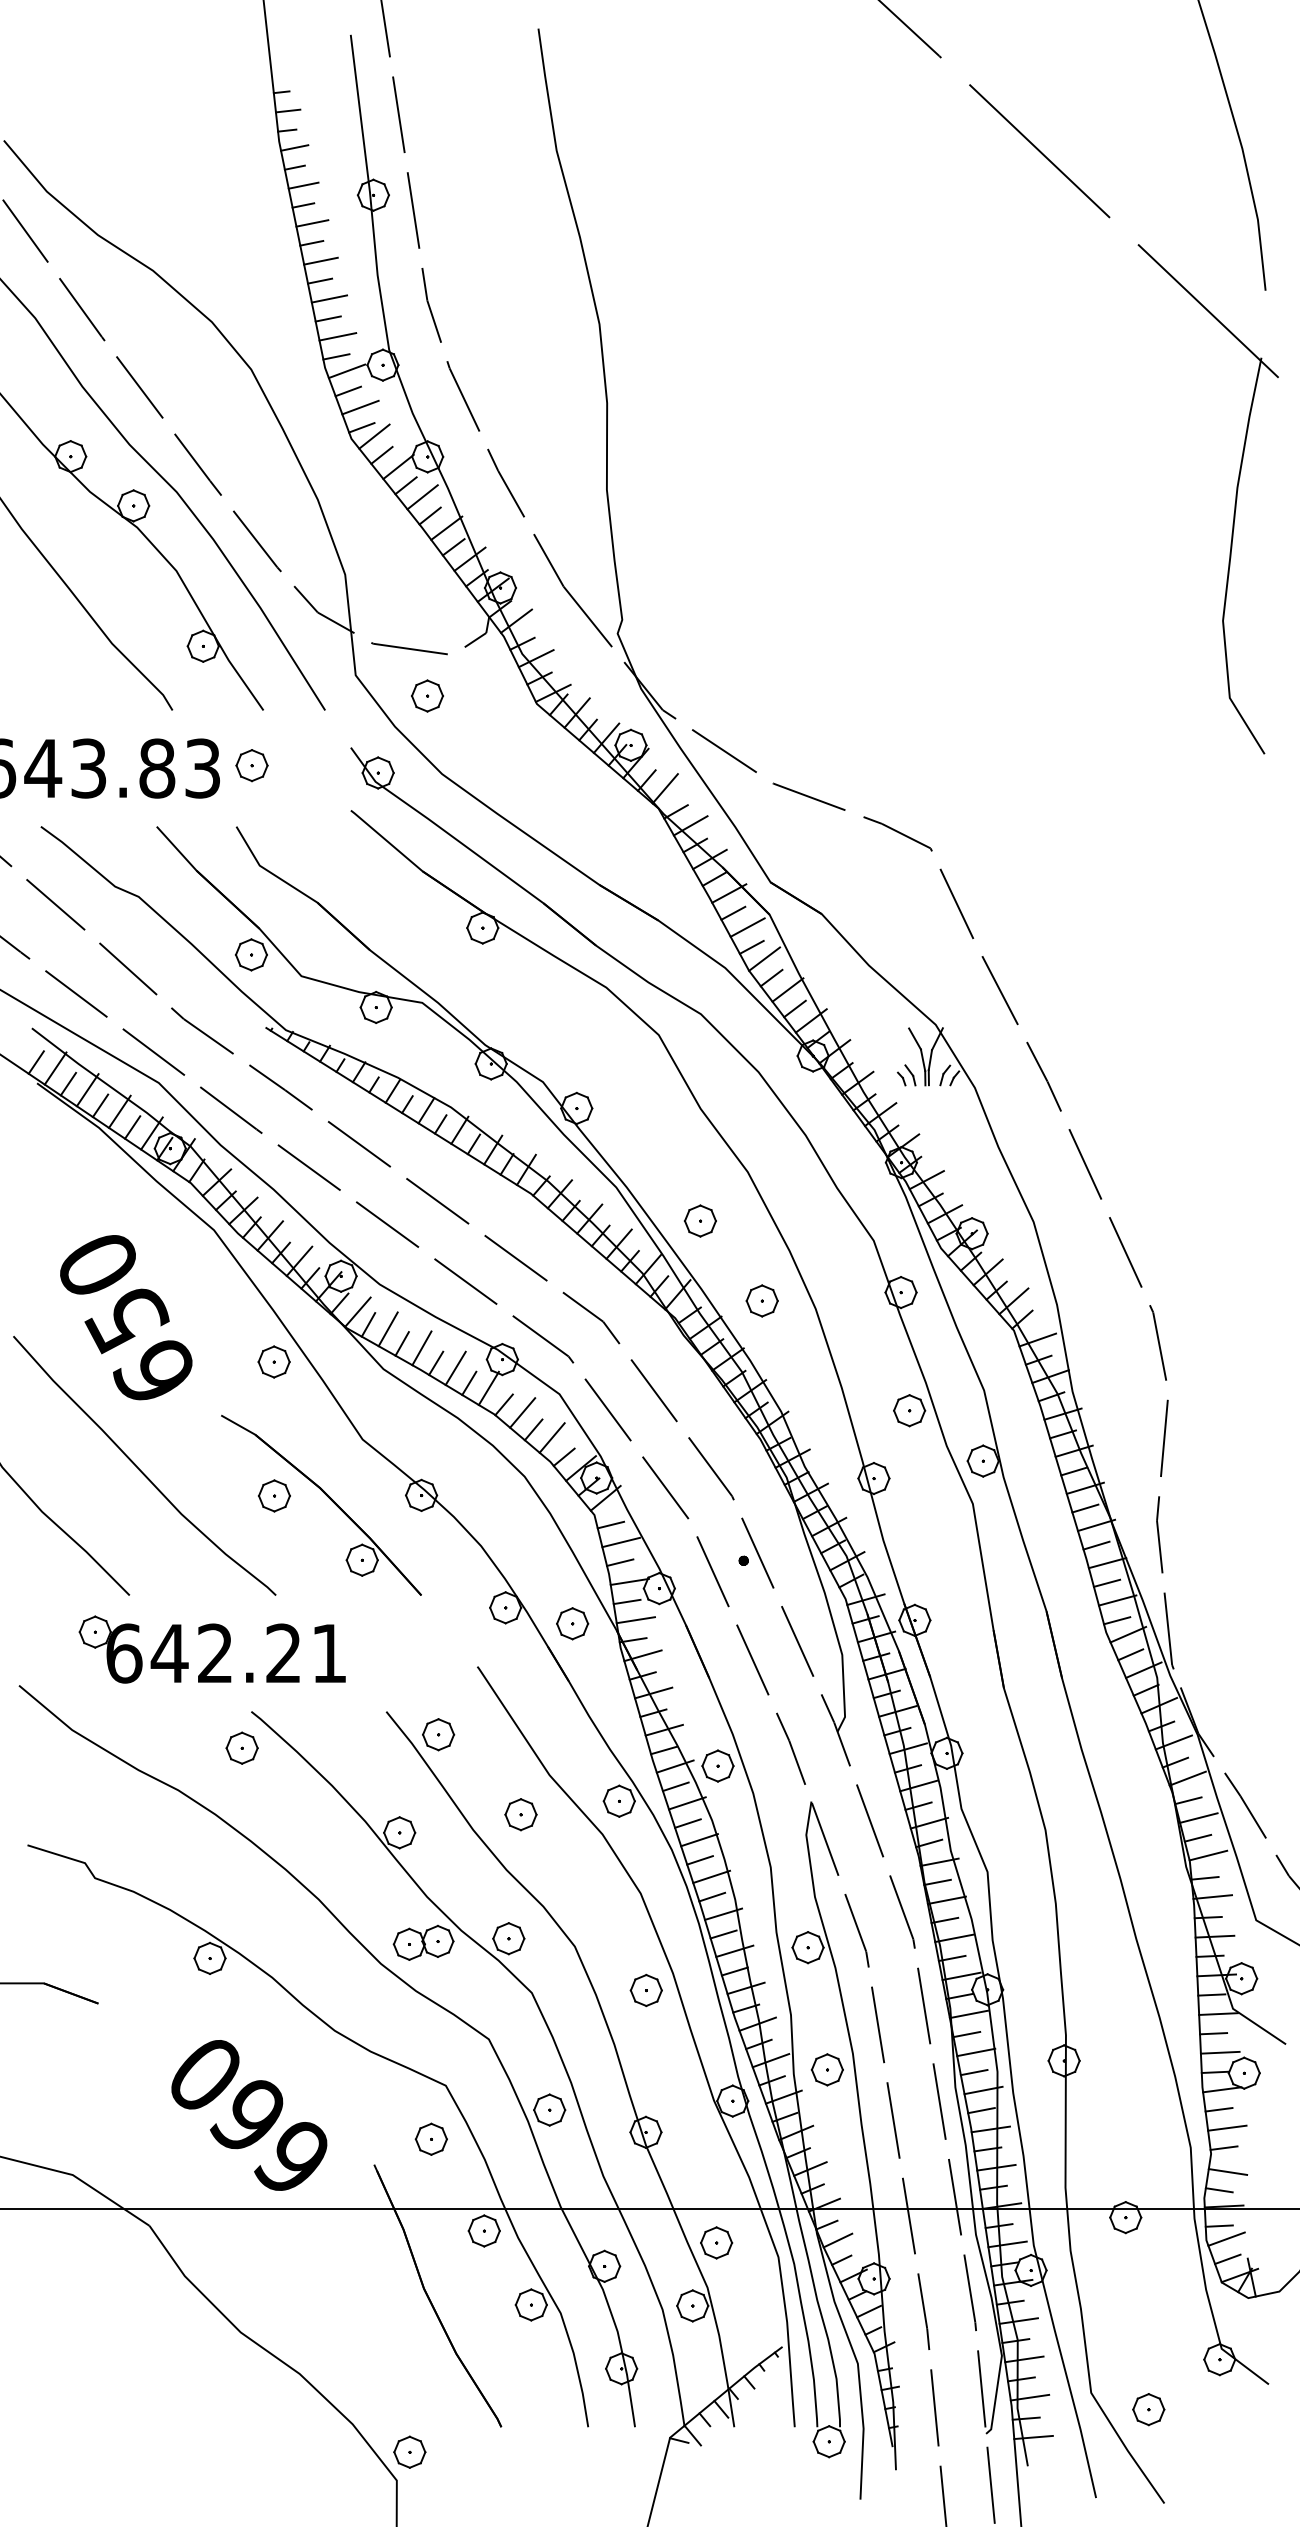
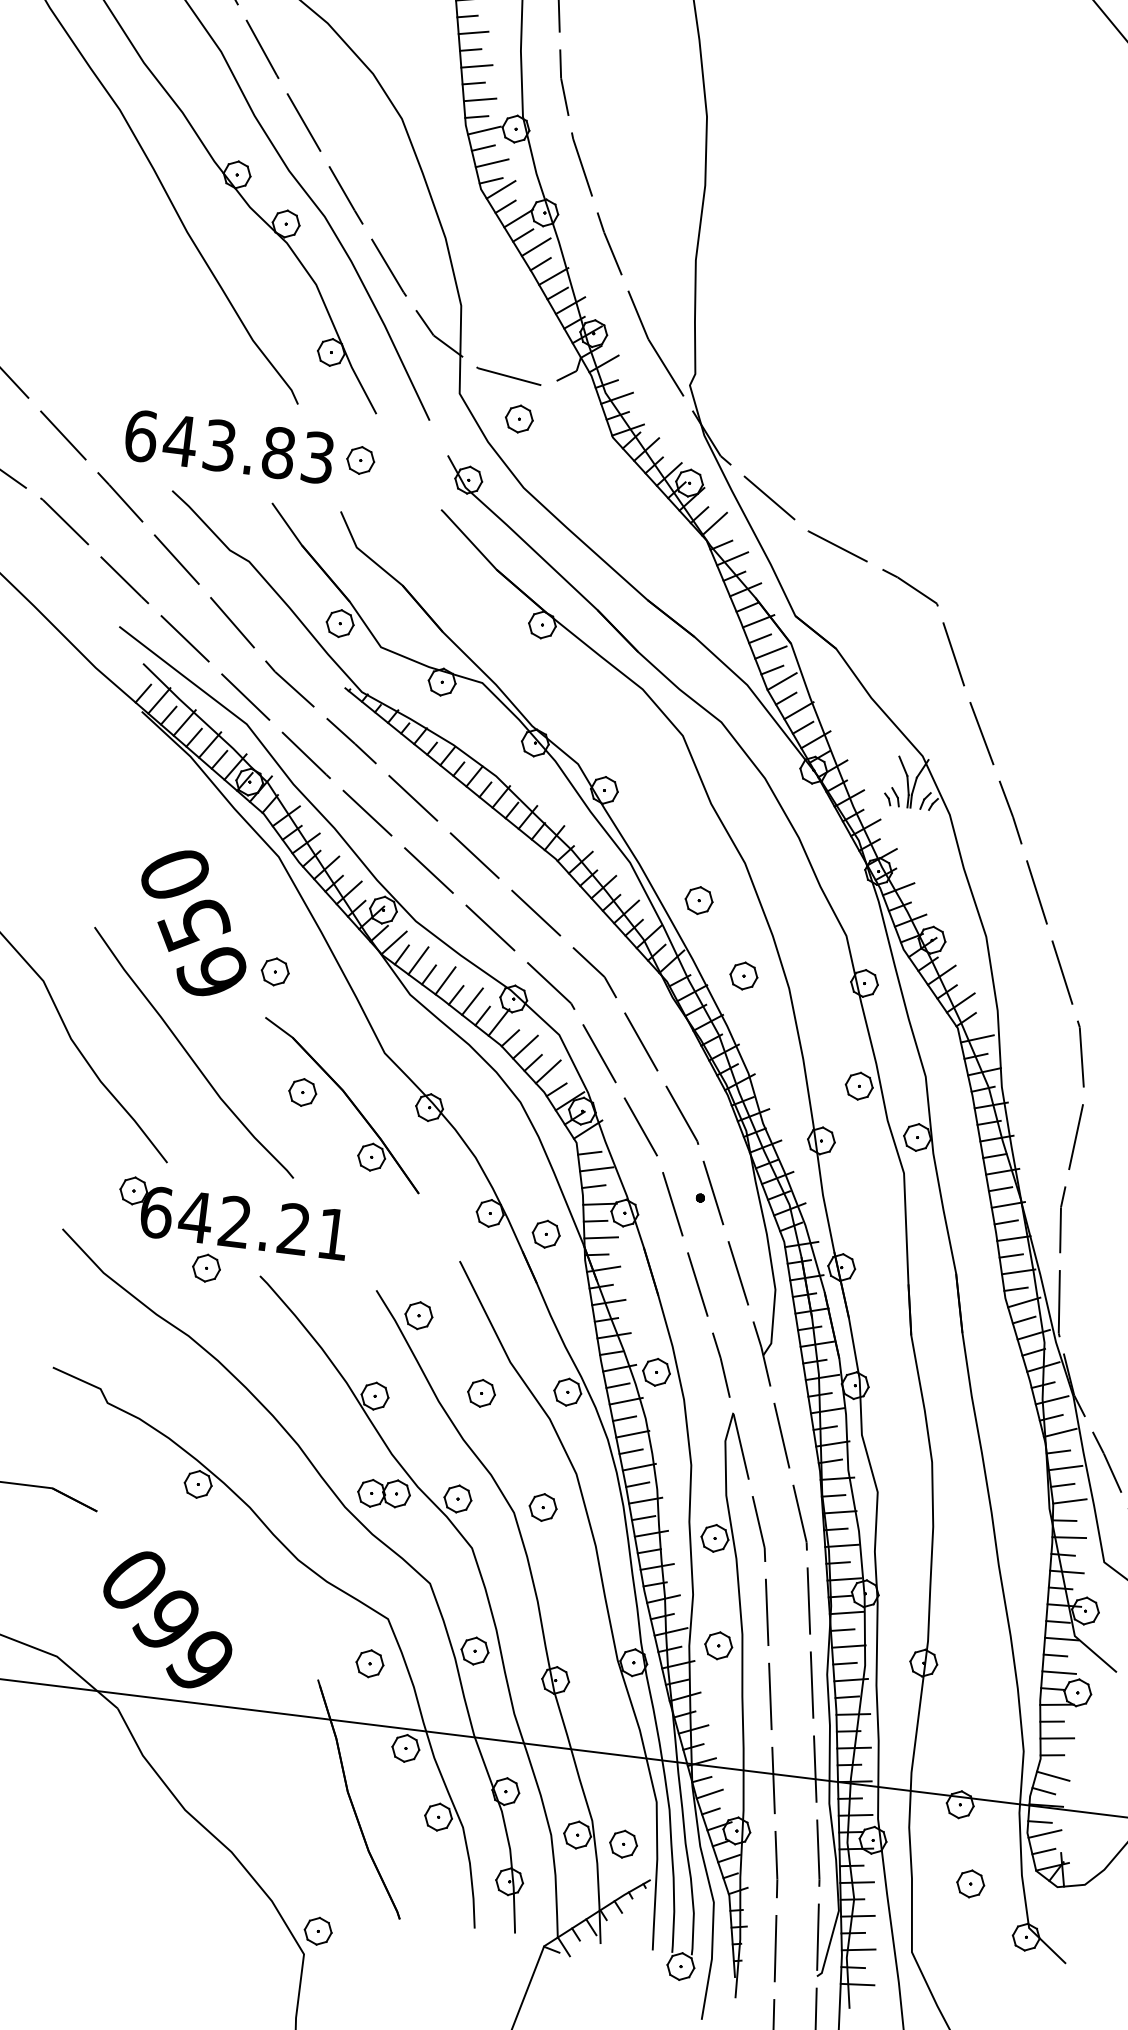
part: (273, 1361) -> (274, 971), moved
part: (241, 1747) -> (206, 1267), moved
part: (645, 1990) -> (542, 1507), moved
text: (249, 2115) -> (168, 1619), moved
part: (716, 2242) -> (623, 1843), moved
part: (1148, 2409) -> (970, 1883), moved

